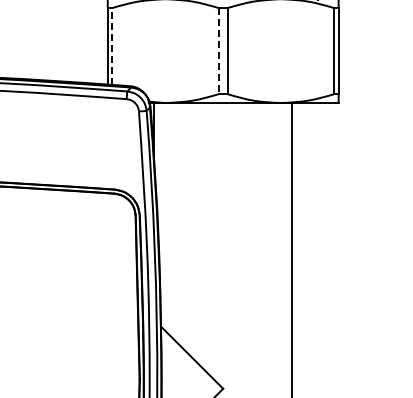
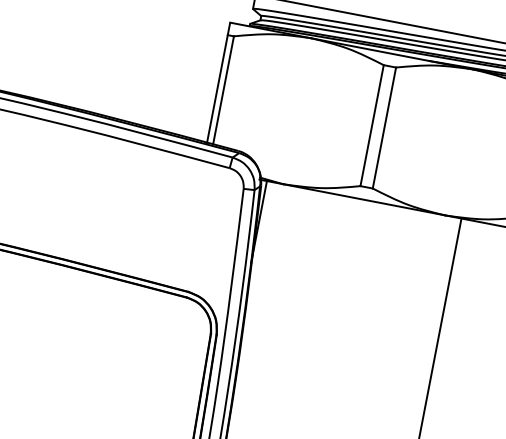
line: (112, 46) -> (224, 90), dashed -> solid
line: (218, 51) -> (371, 126), dashed -> solid

